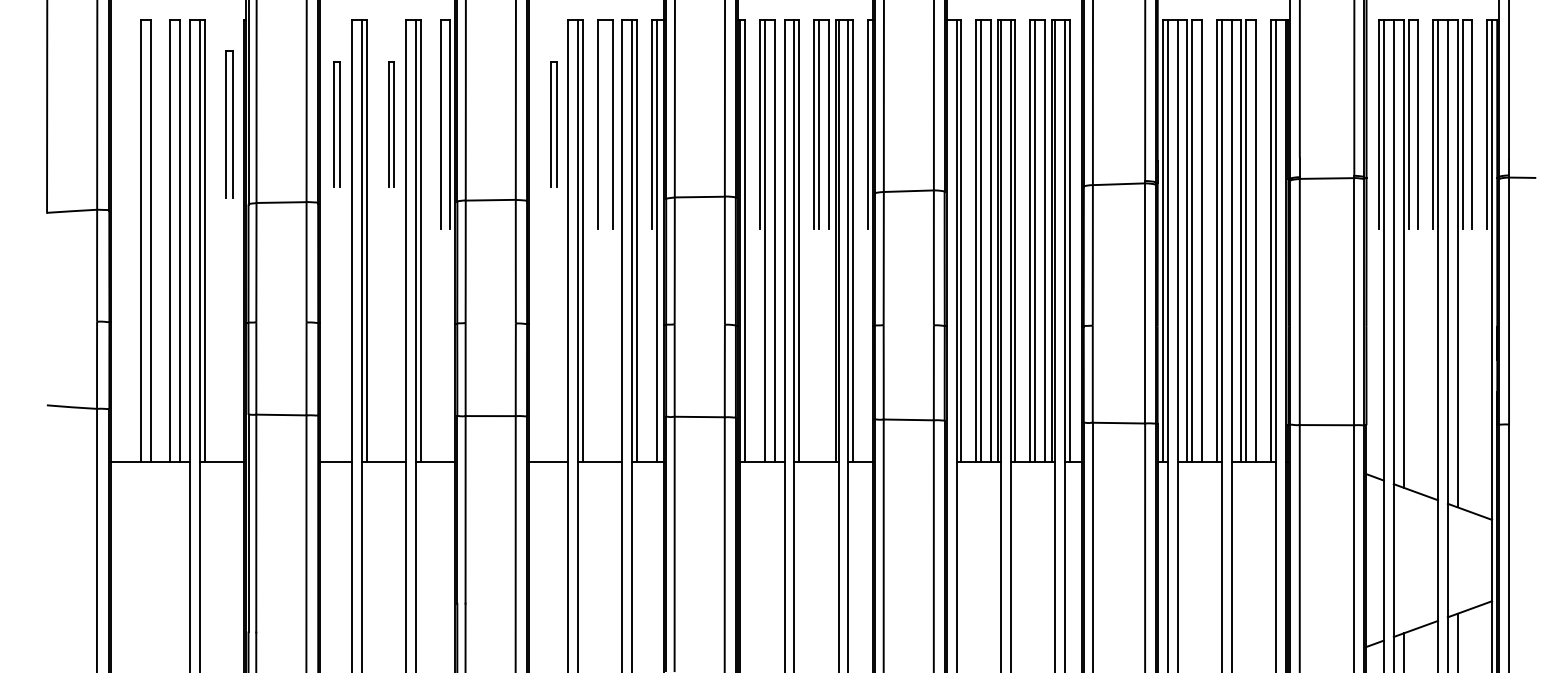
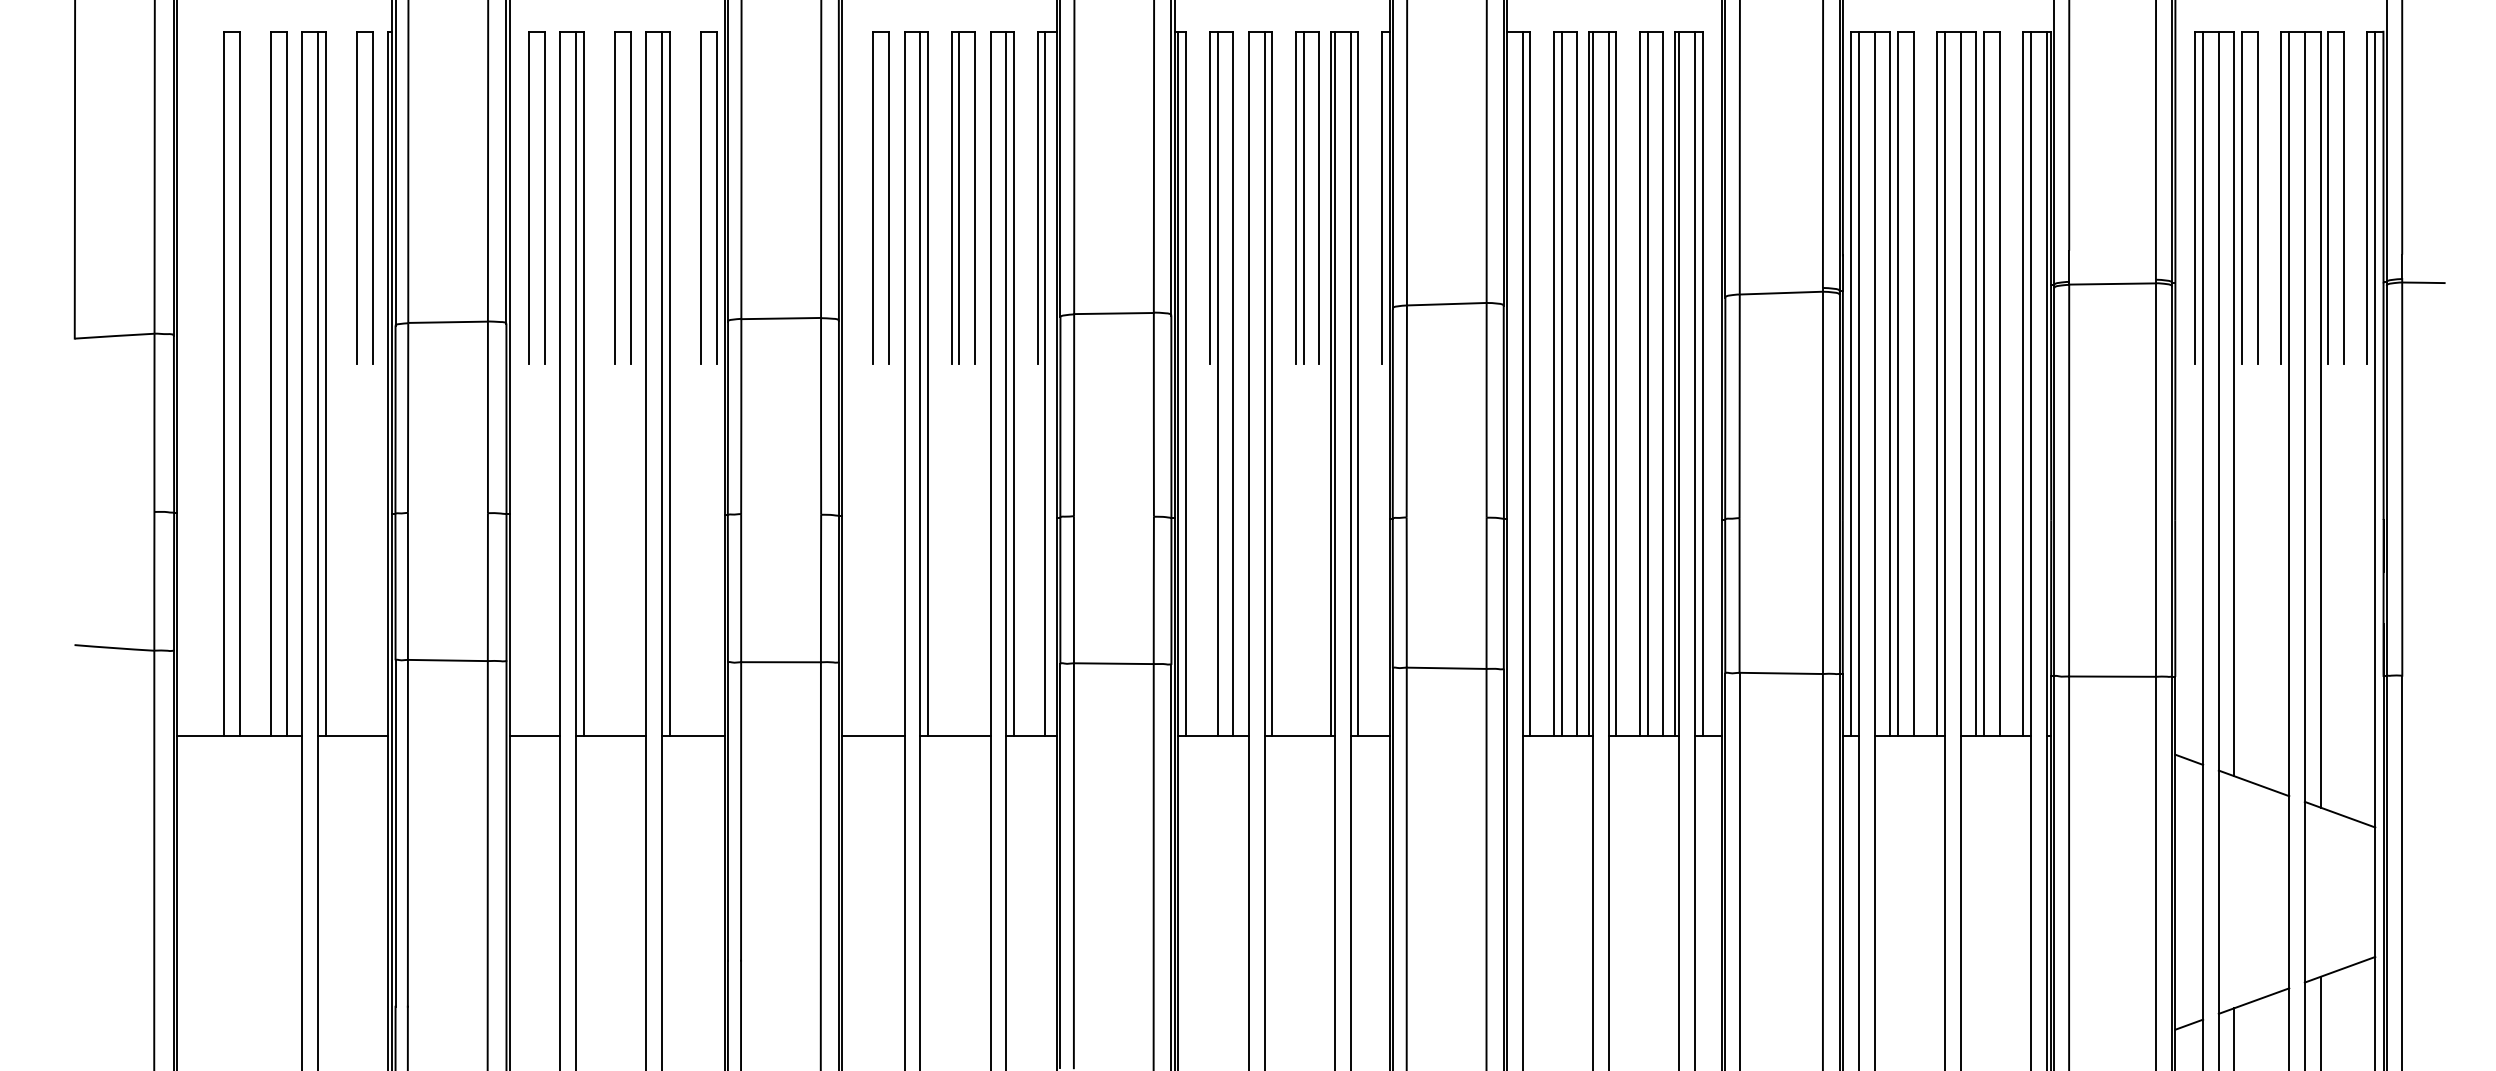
part: (228, 124) -> (363, 197), size x1.43
part: (336, 124) -> (535, 197), size x1.67
part: (391, 124) -> (623, 197), size x1.67
part: (553, 124) -> (881, 197), size x1.67
line: (602, 124) -> (959, 197), added

